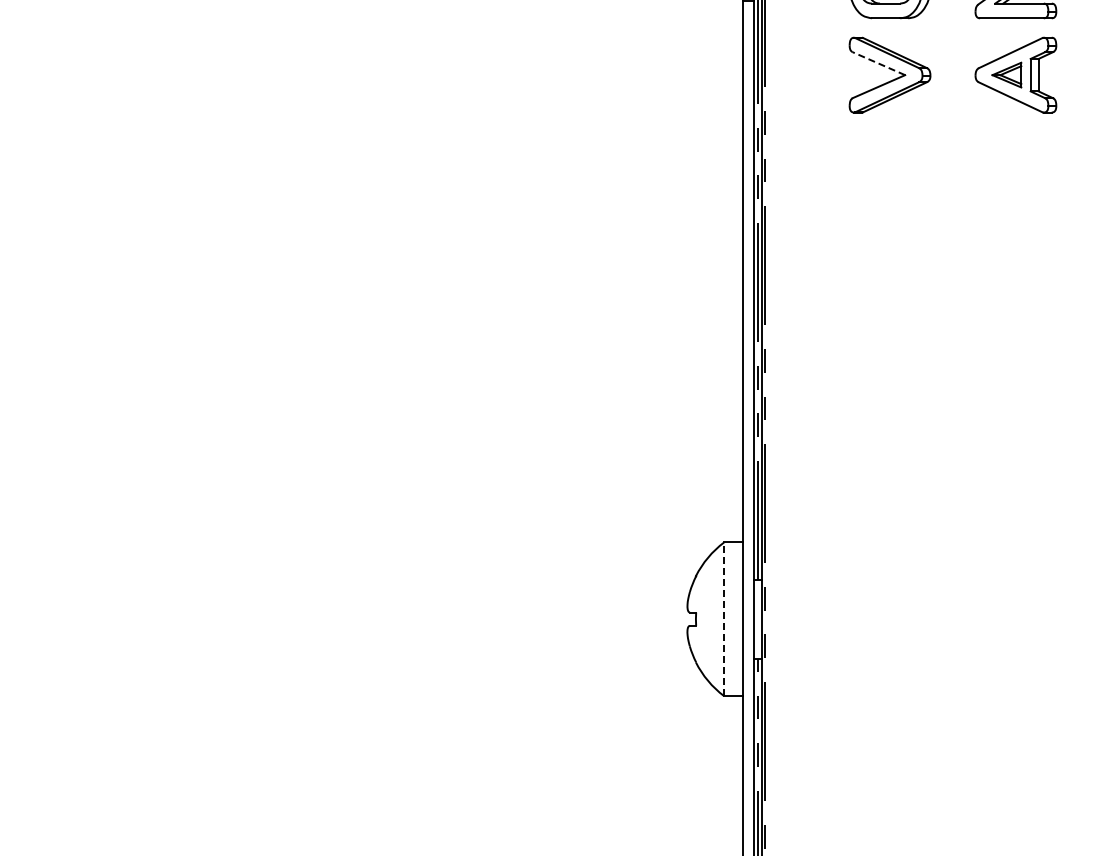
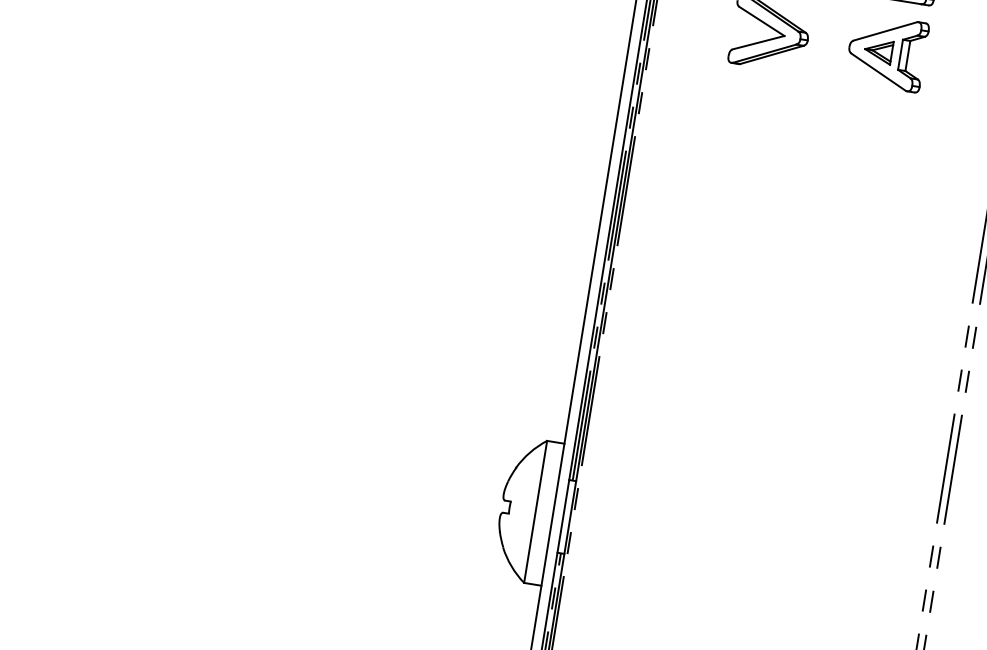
line: (878, 63) -> (761, 21), dashed -> solid
line: (724, 619) -> (535, 512), dashed -> solid

